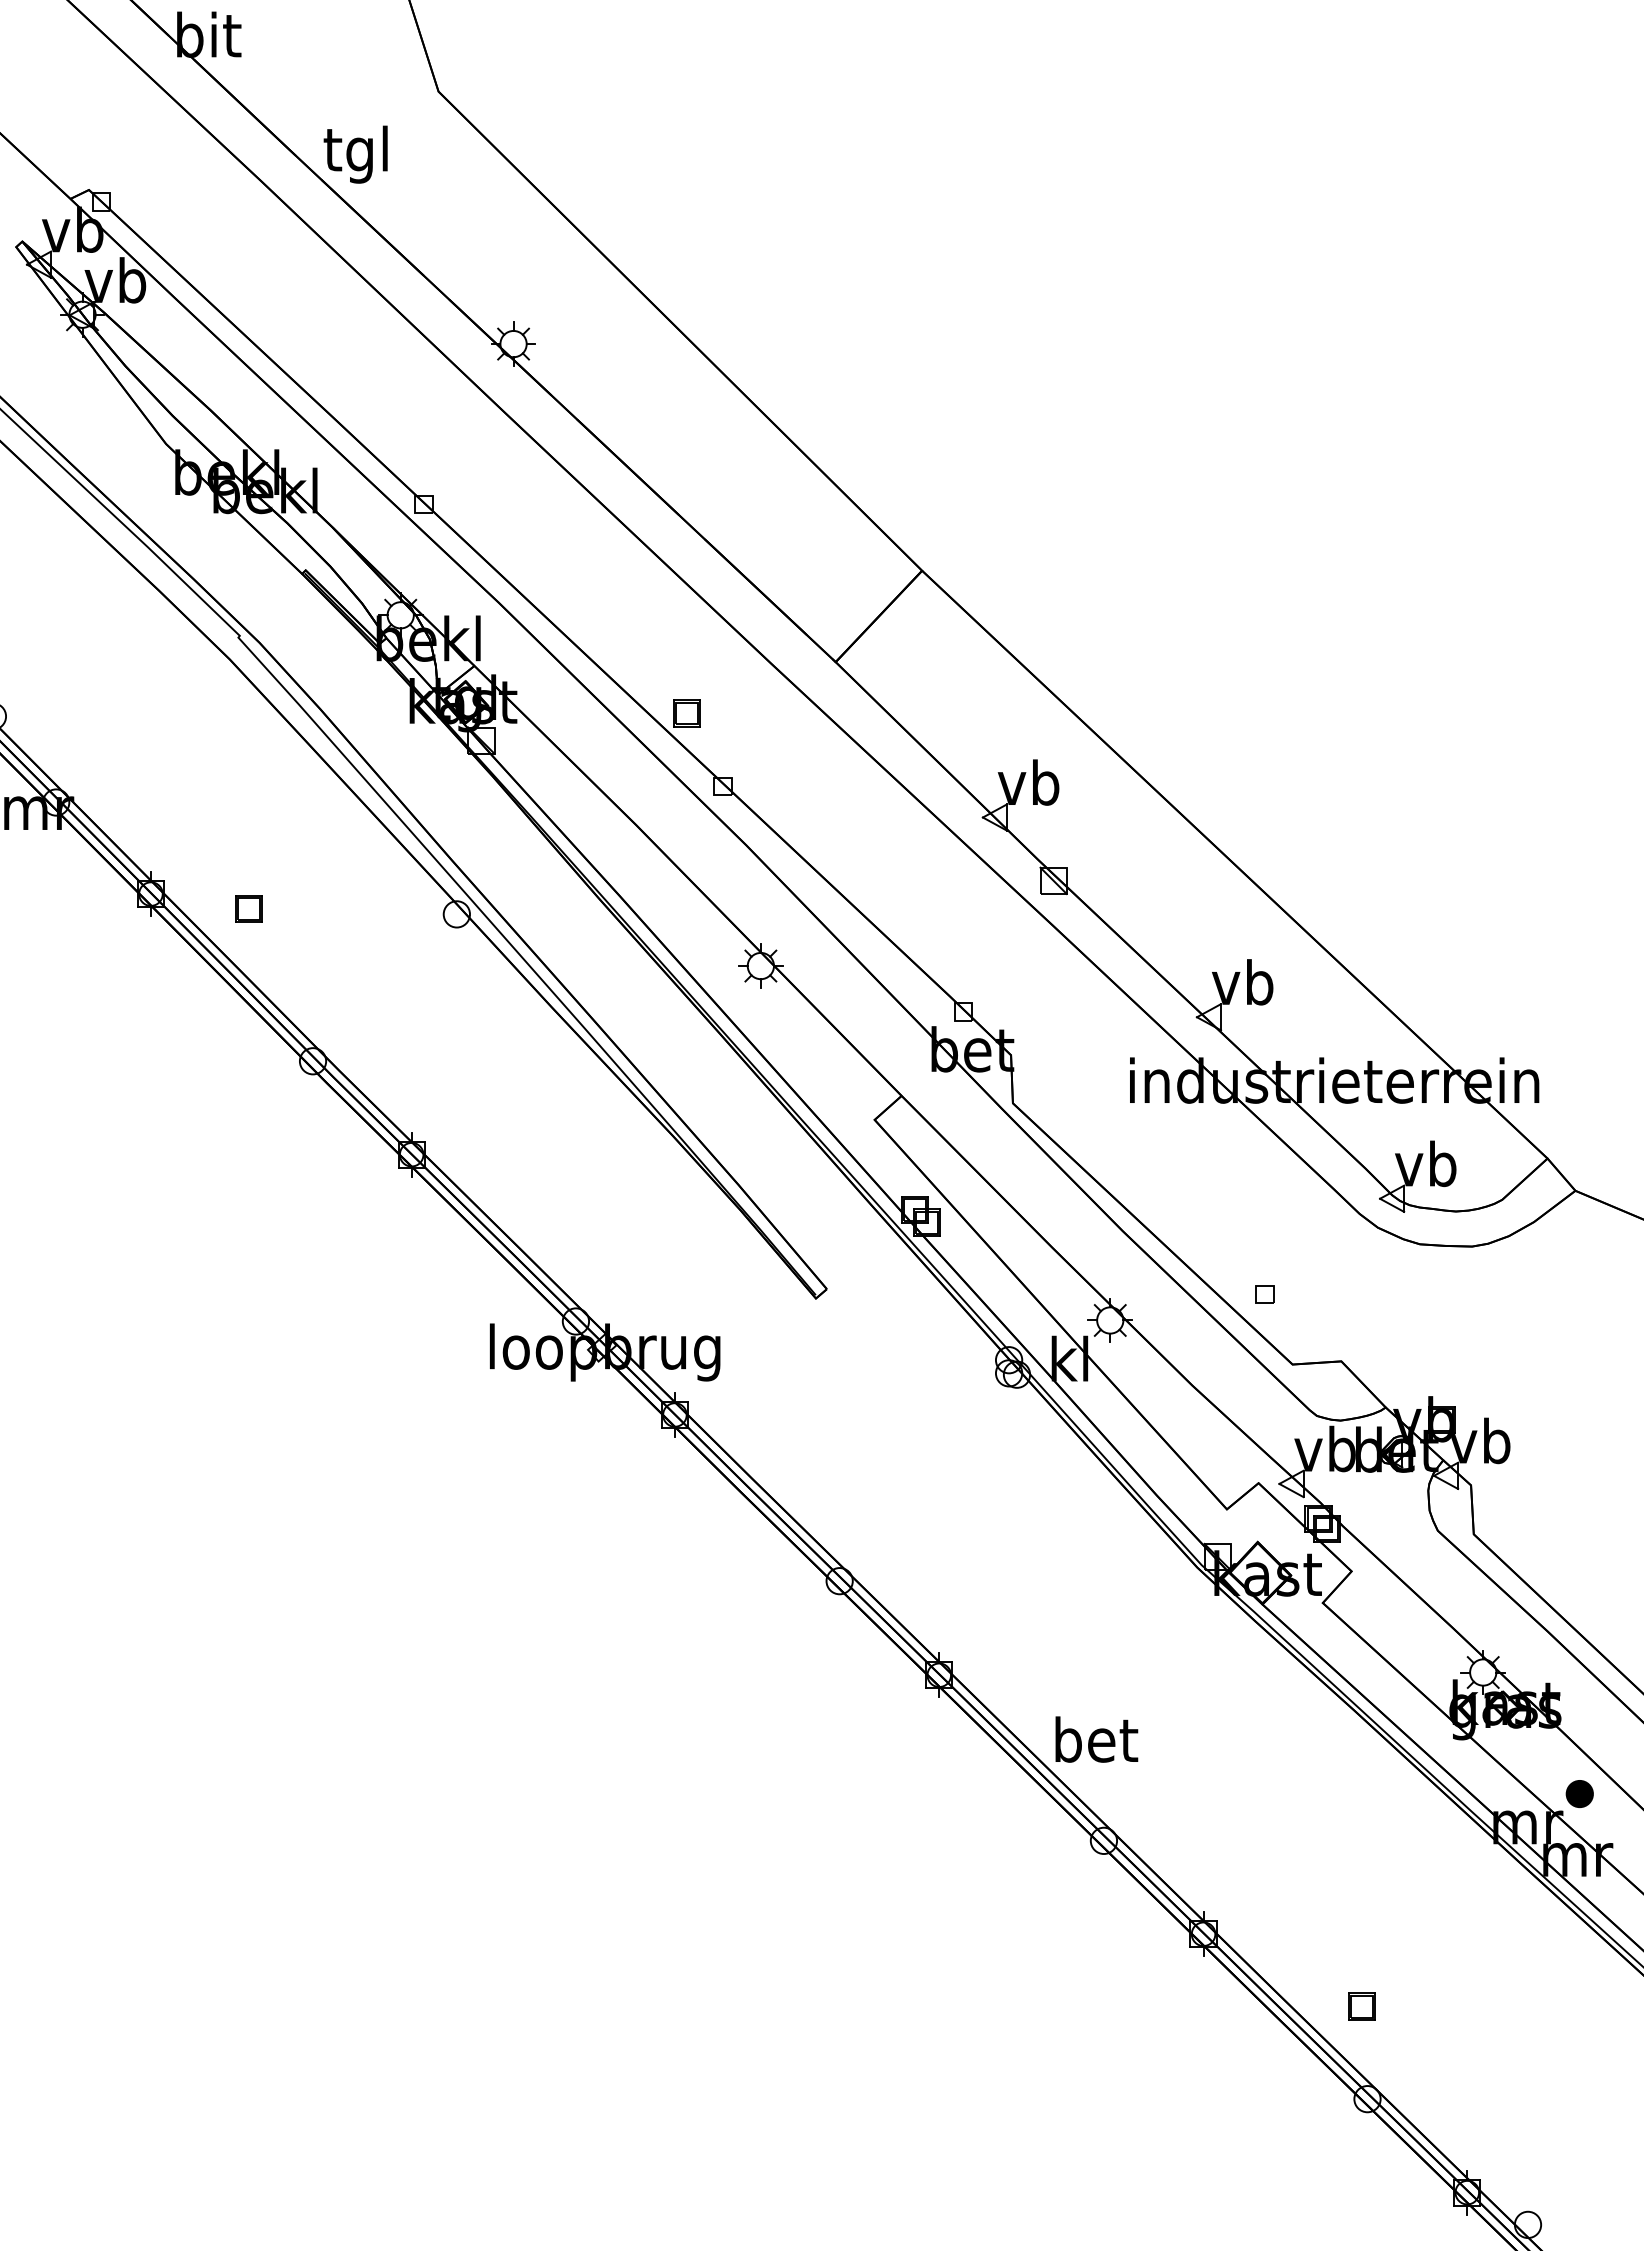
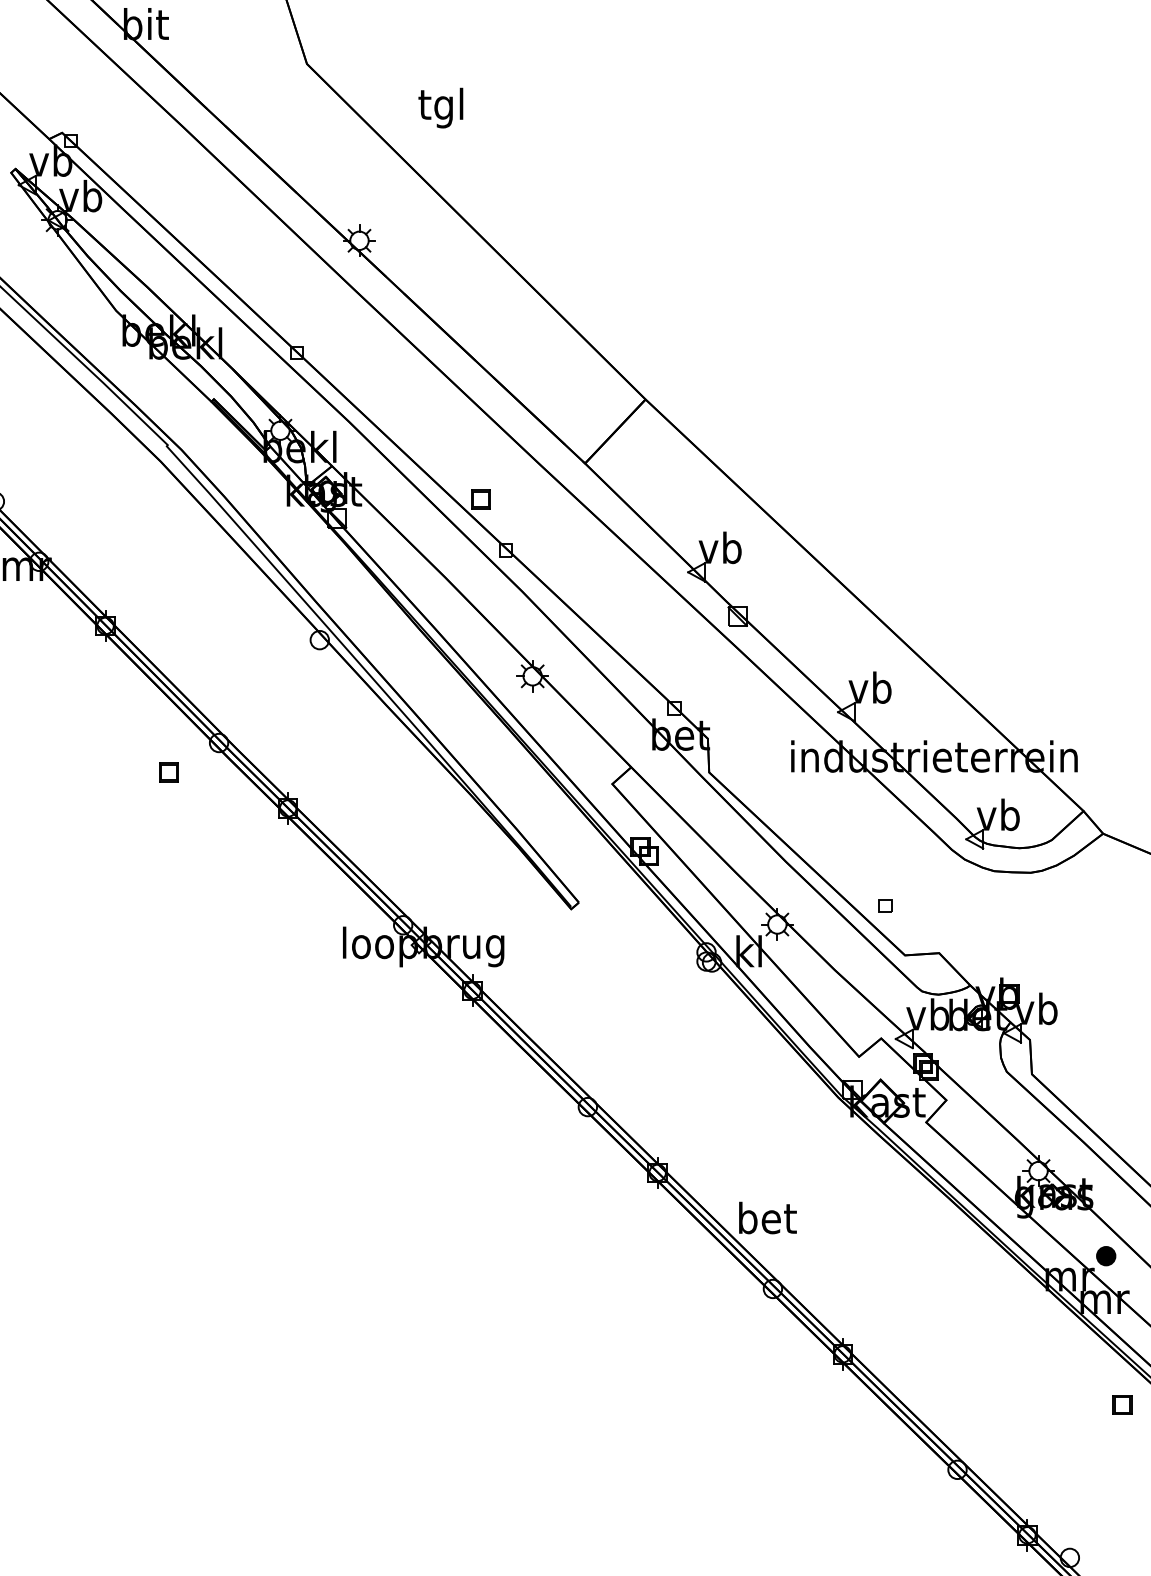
text: (355, 154) -> (440, 108), moved
part: (248, 908) -> (168, 771), moved
part: (1361, 2006) -> (1122, 1404), moved

